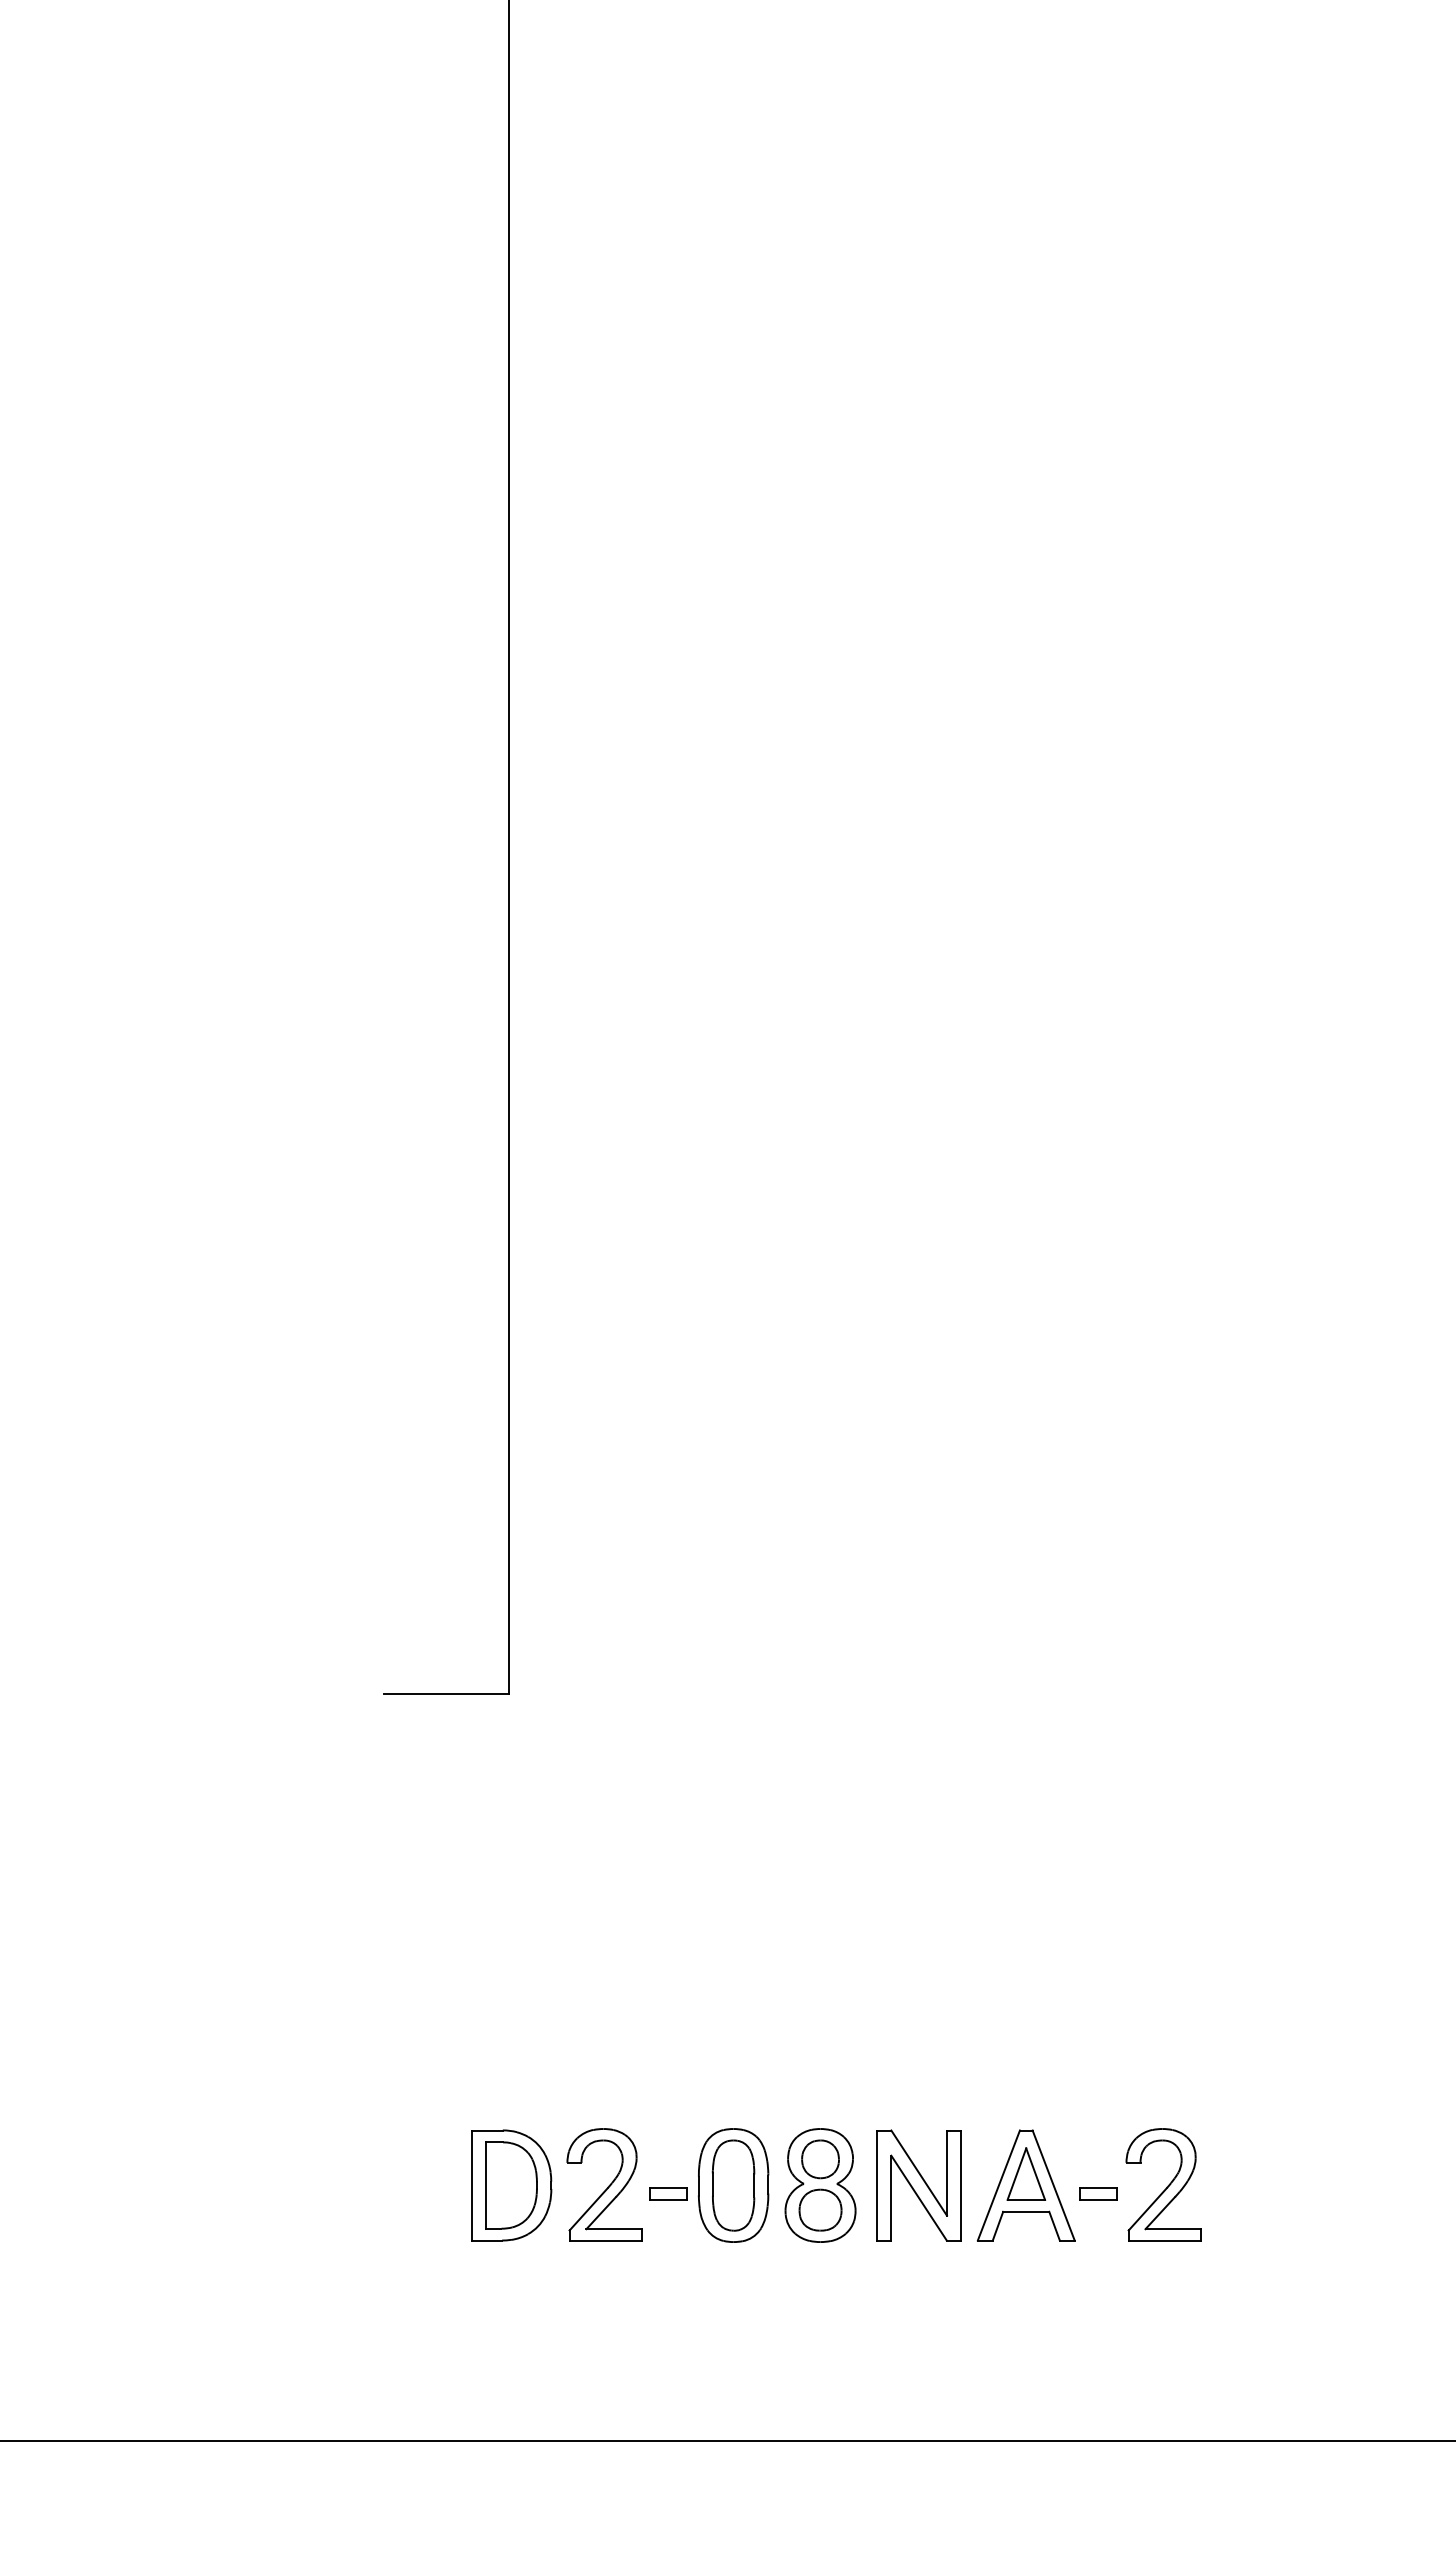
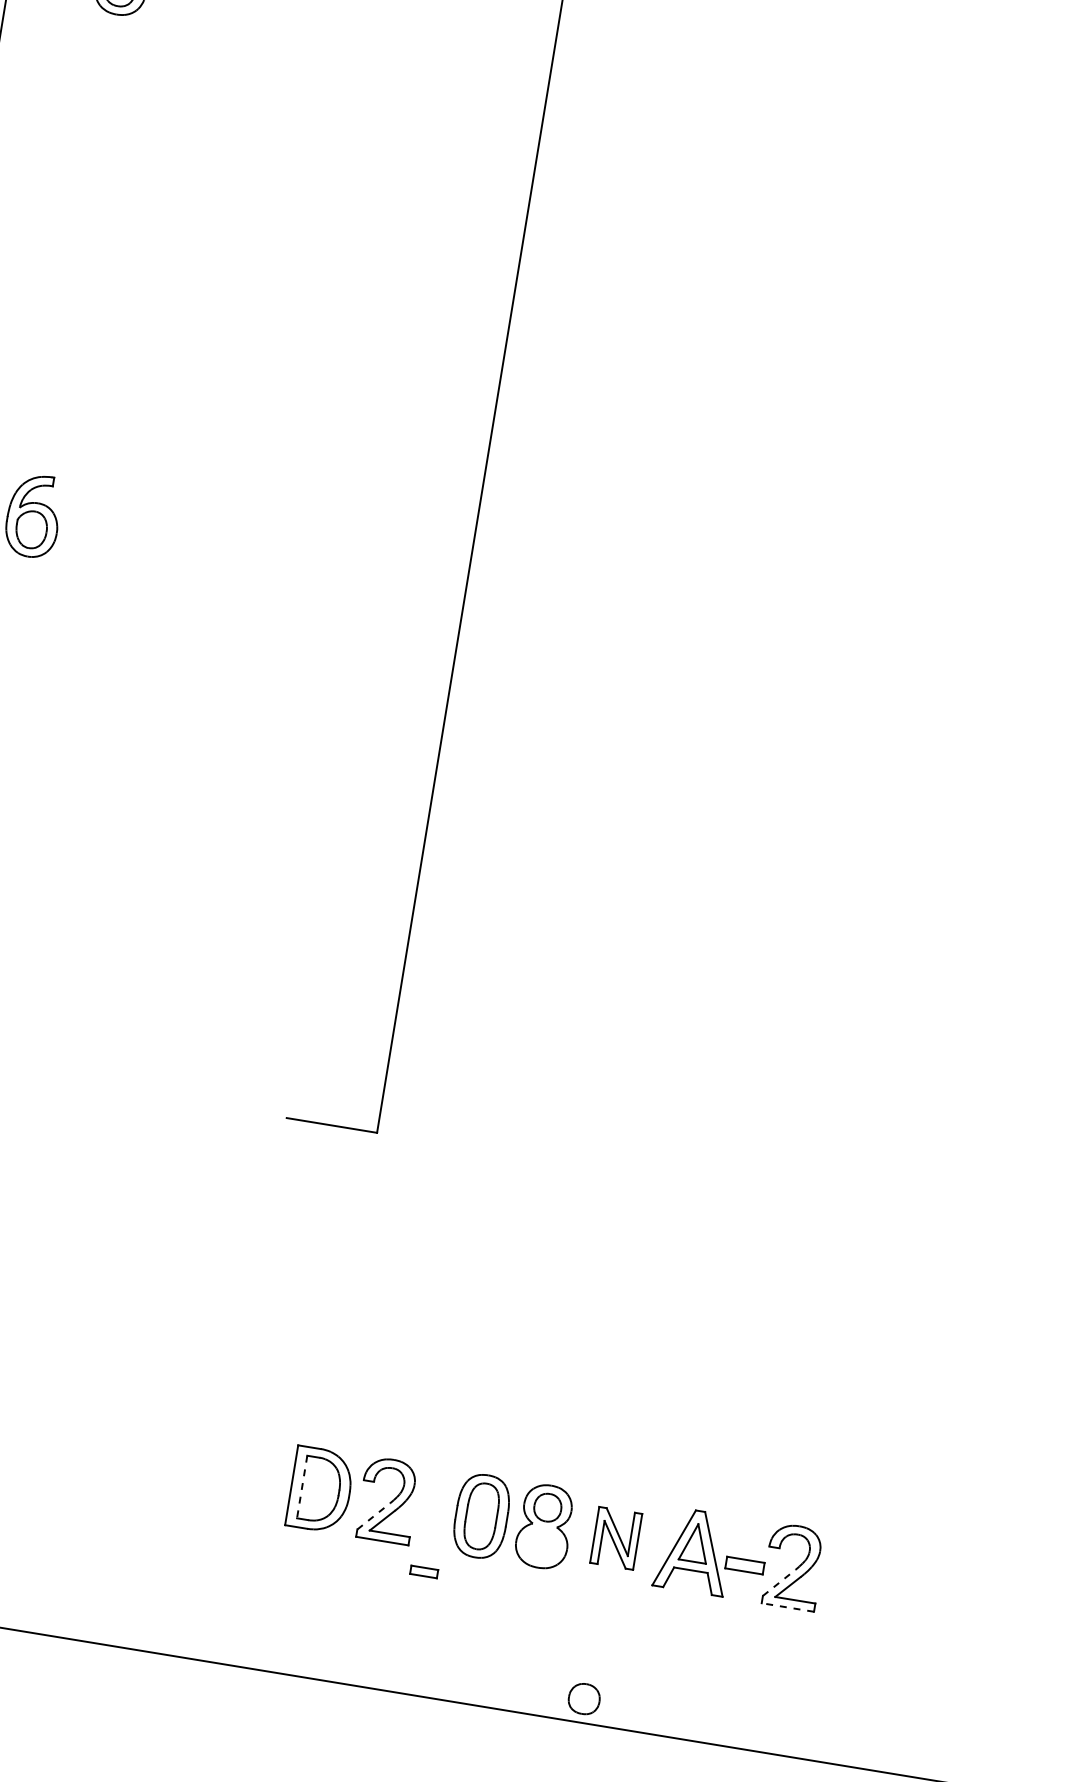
part: (918, 2185) -> (615, 1538), size x0.7
line: (486, 2186) -> (302, 1487), solid -> dashed
part: (668, 2193) -> (424, 1571), moved
part: (1098, 2193) -> (745, 1565), size x1.4
line: (589, 2208) -> (374, 1515), solid -> dashed
line: (1148, 2208) -> (779, 1582), solid -> dashed
part: (820, 2209) -> (584, 1698), moved
line: (1164, 2240) -> (787, 1607), solid -> dashed

